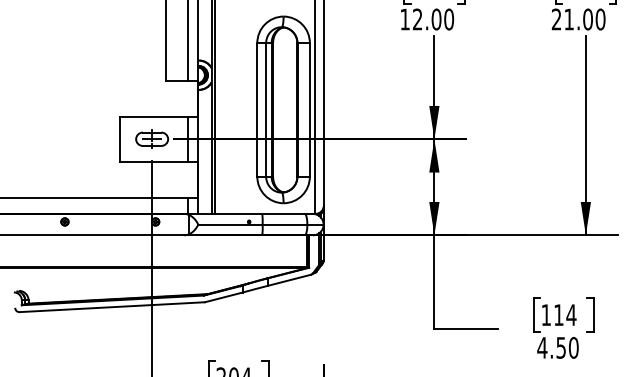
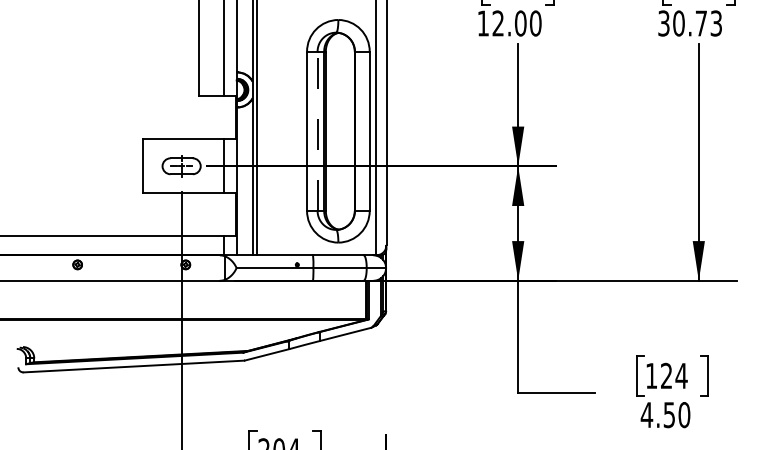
text: (578, 19) -> (690, 23), 21.00 -> 30.73
line: (266, 109) -> (317, 130), solid -> dashed
text: (558, 314) -> (666, 375), 114 -> 124

